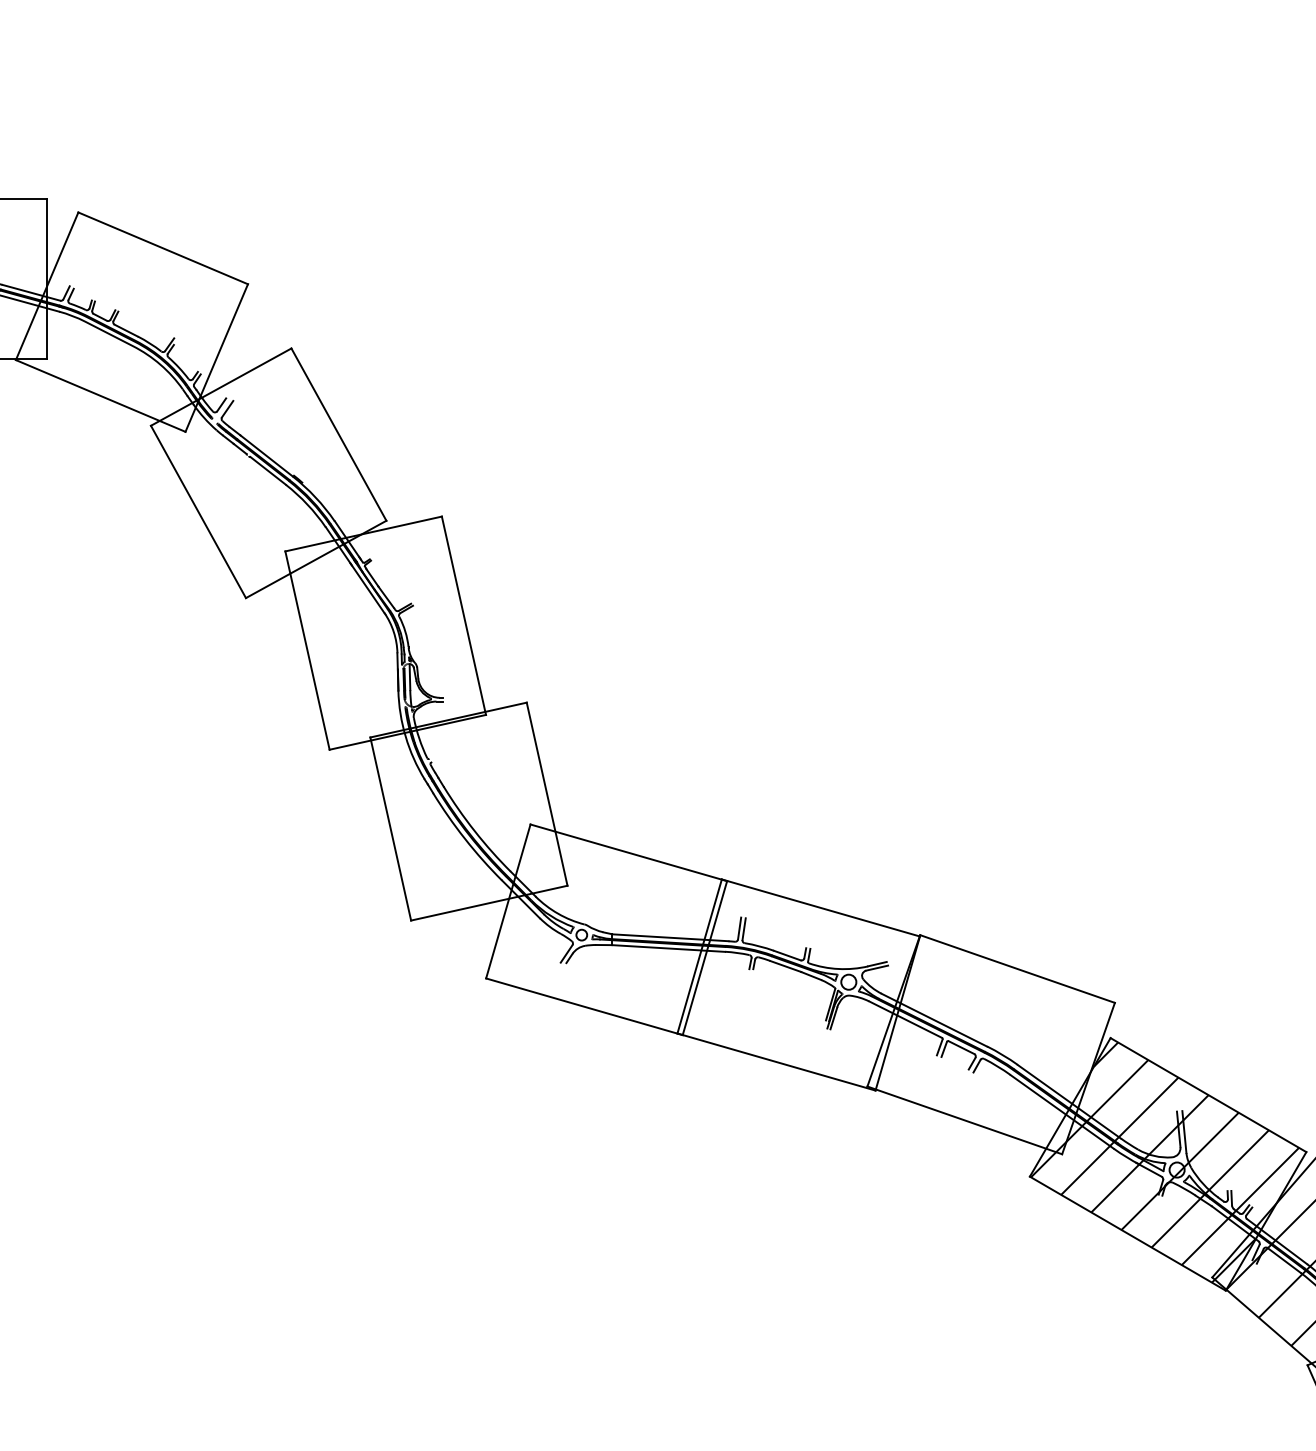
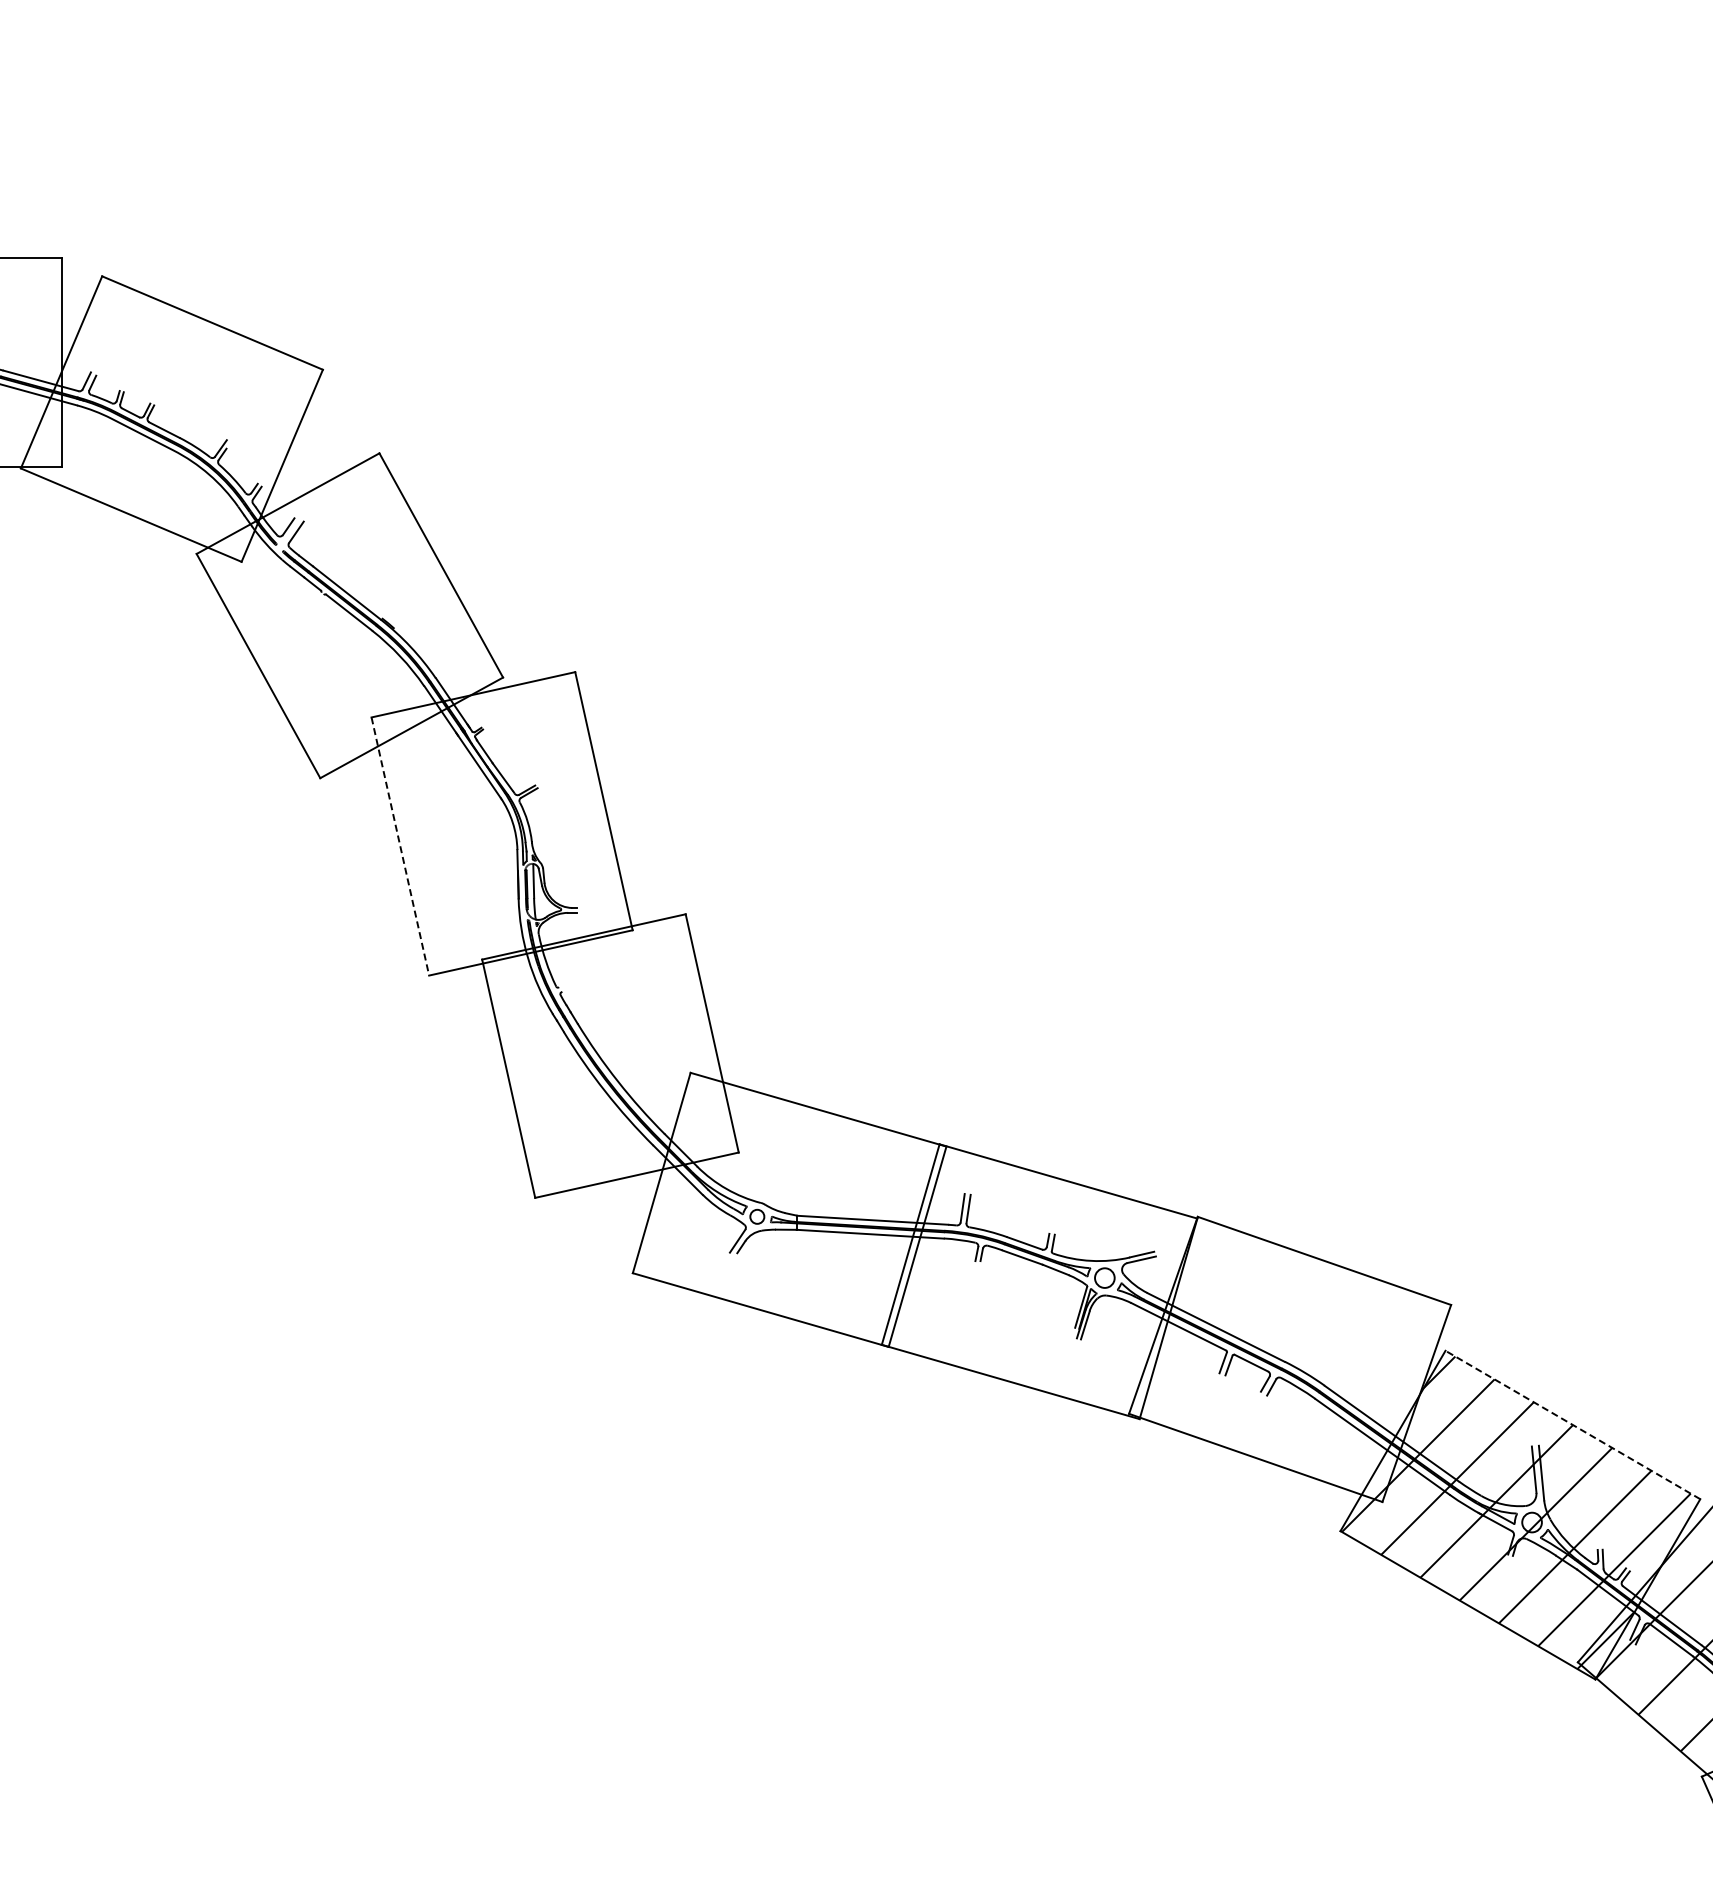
line: (307, 650) -> (400, 846), solid -> dashed
line: (1208, 1094) -> (1572, 1424), solid -> dashed

